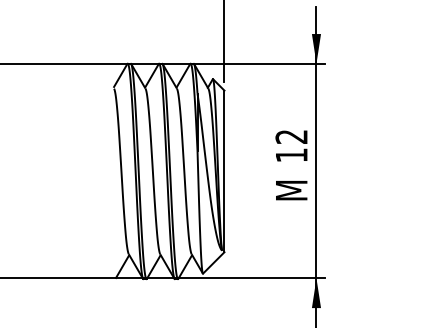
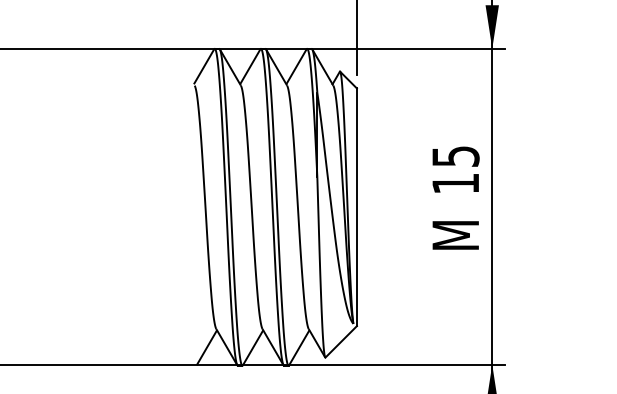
text: (291, 136) -> (455, 155), 12 -> 15

